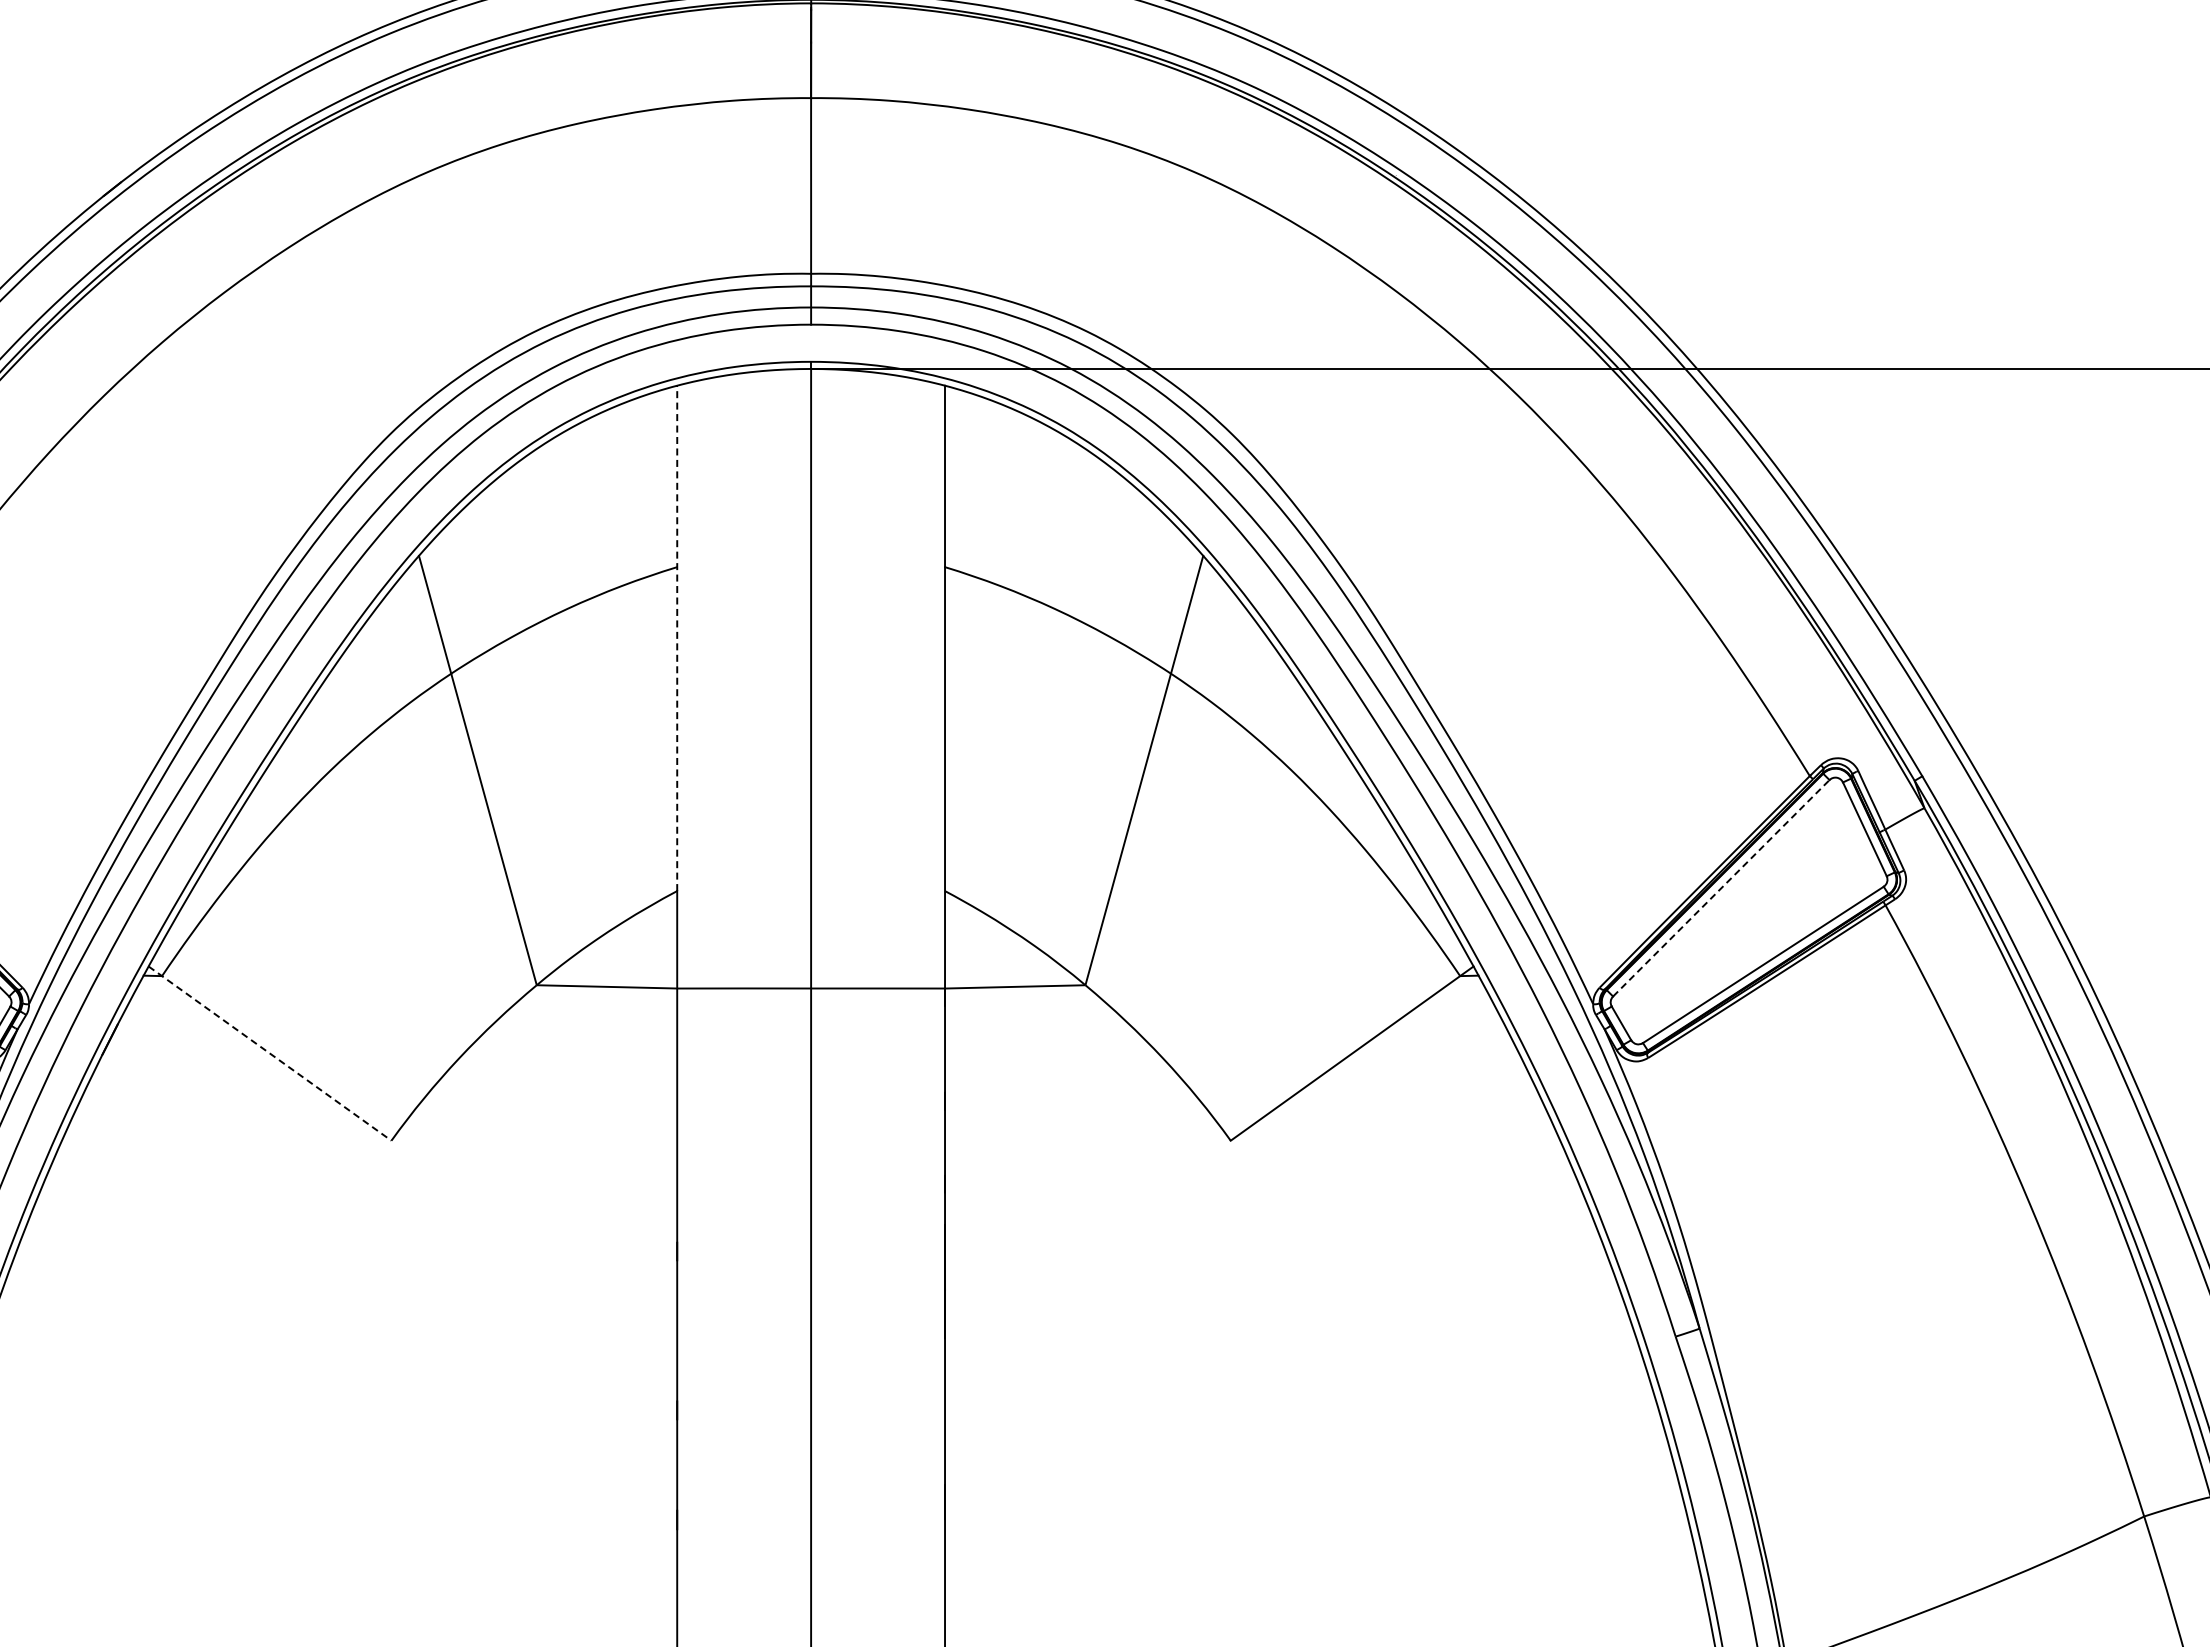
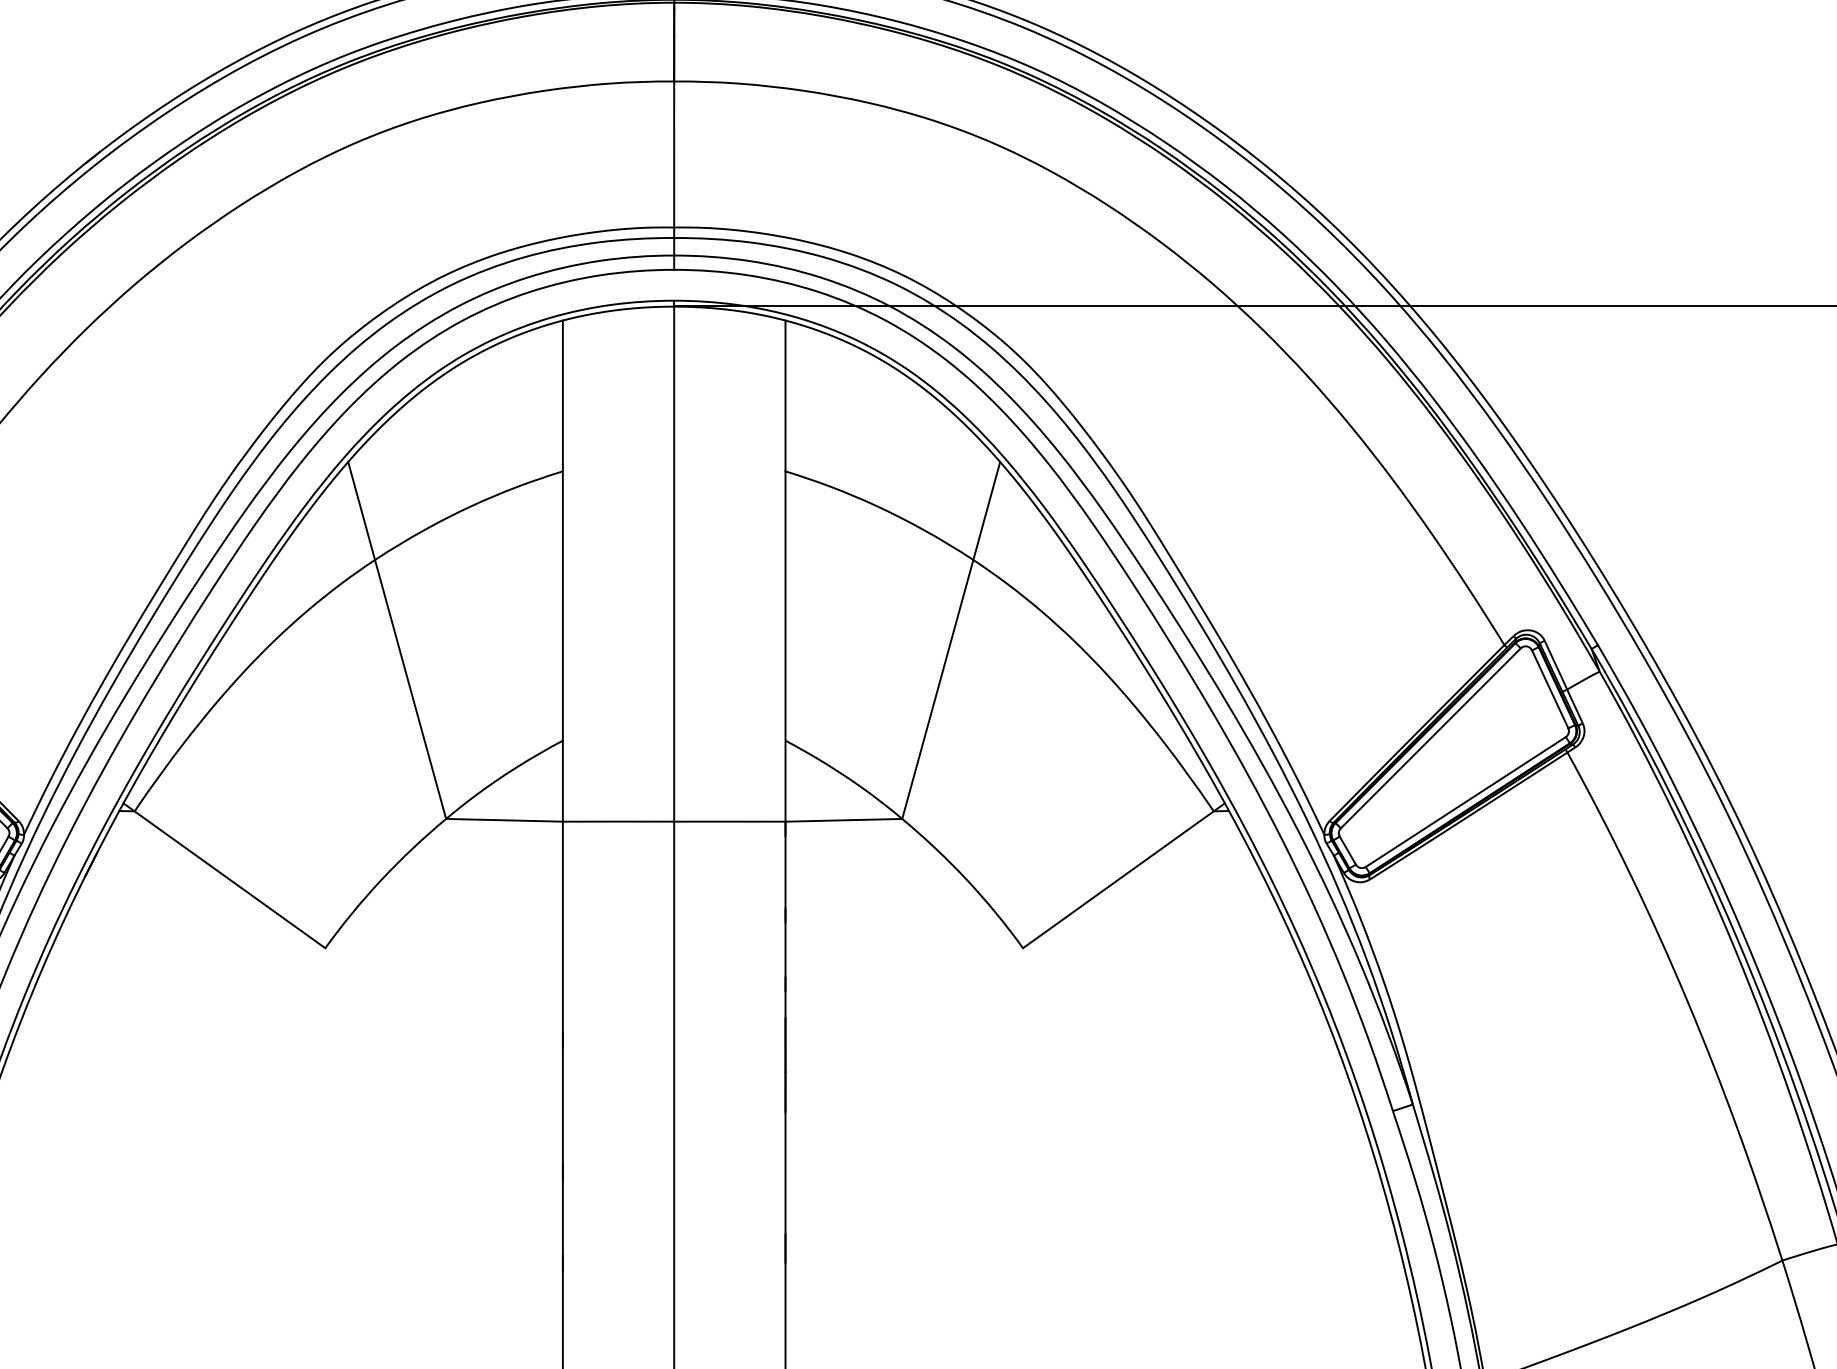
line: (677, 638) -> (563, 530), dashed -> solid
line: (1721, 887) -> (1430, 737), dashed -> solid
line: (270, 1053) -> (224, 875), dashed -> solid

